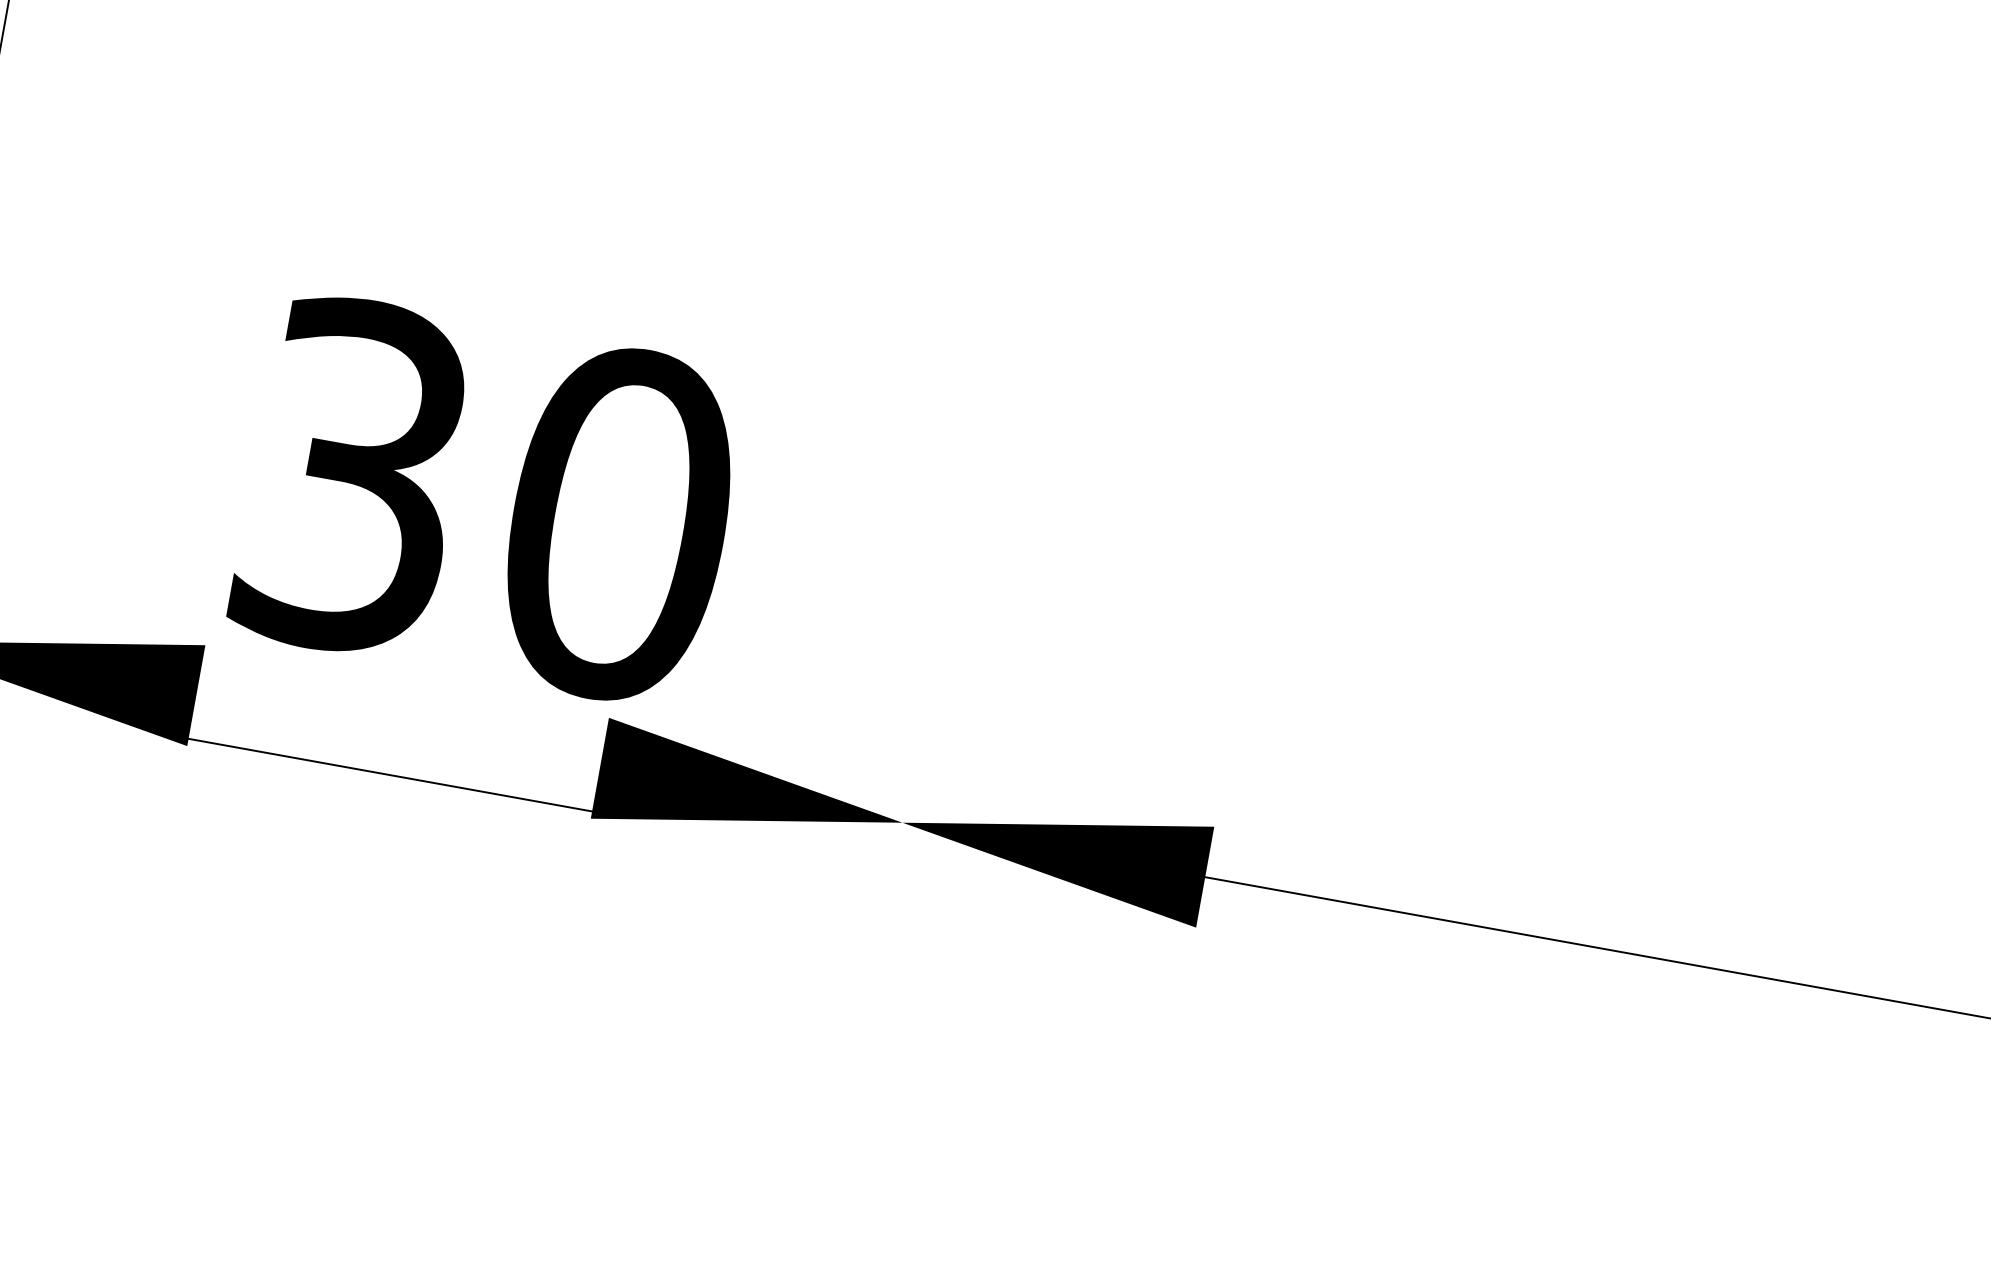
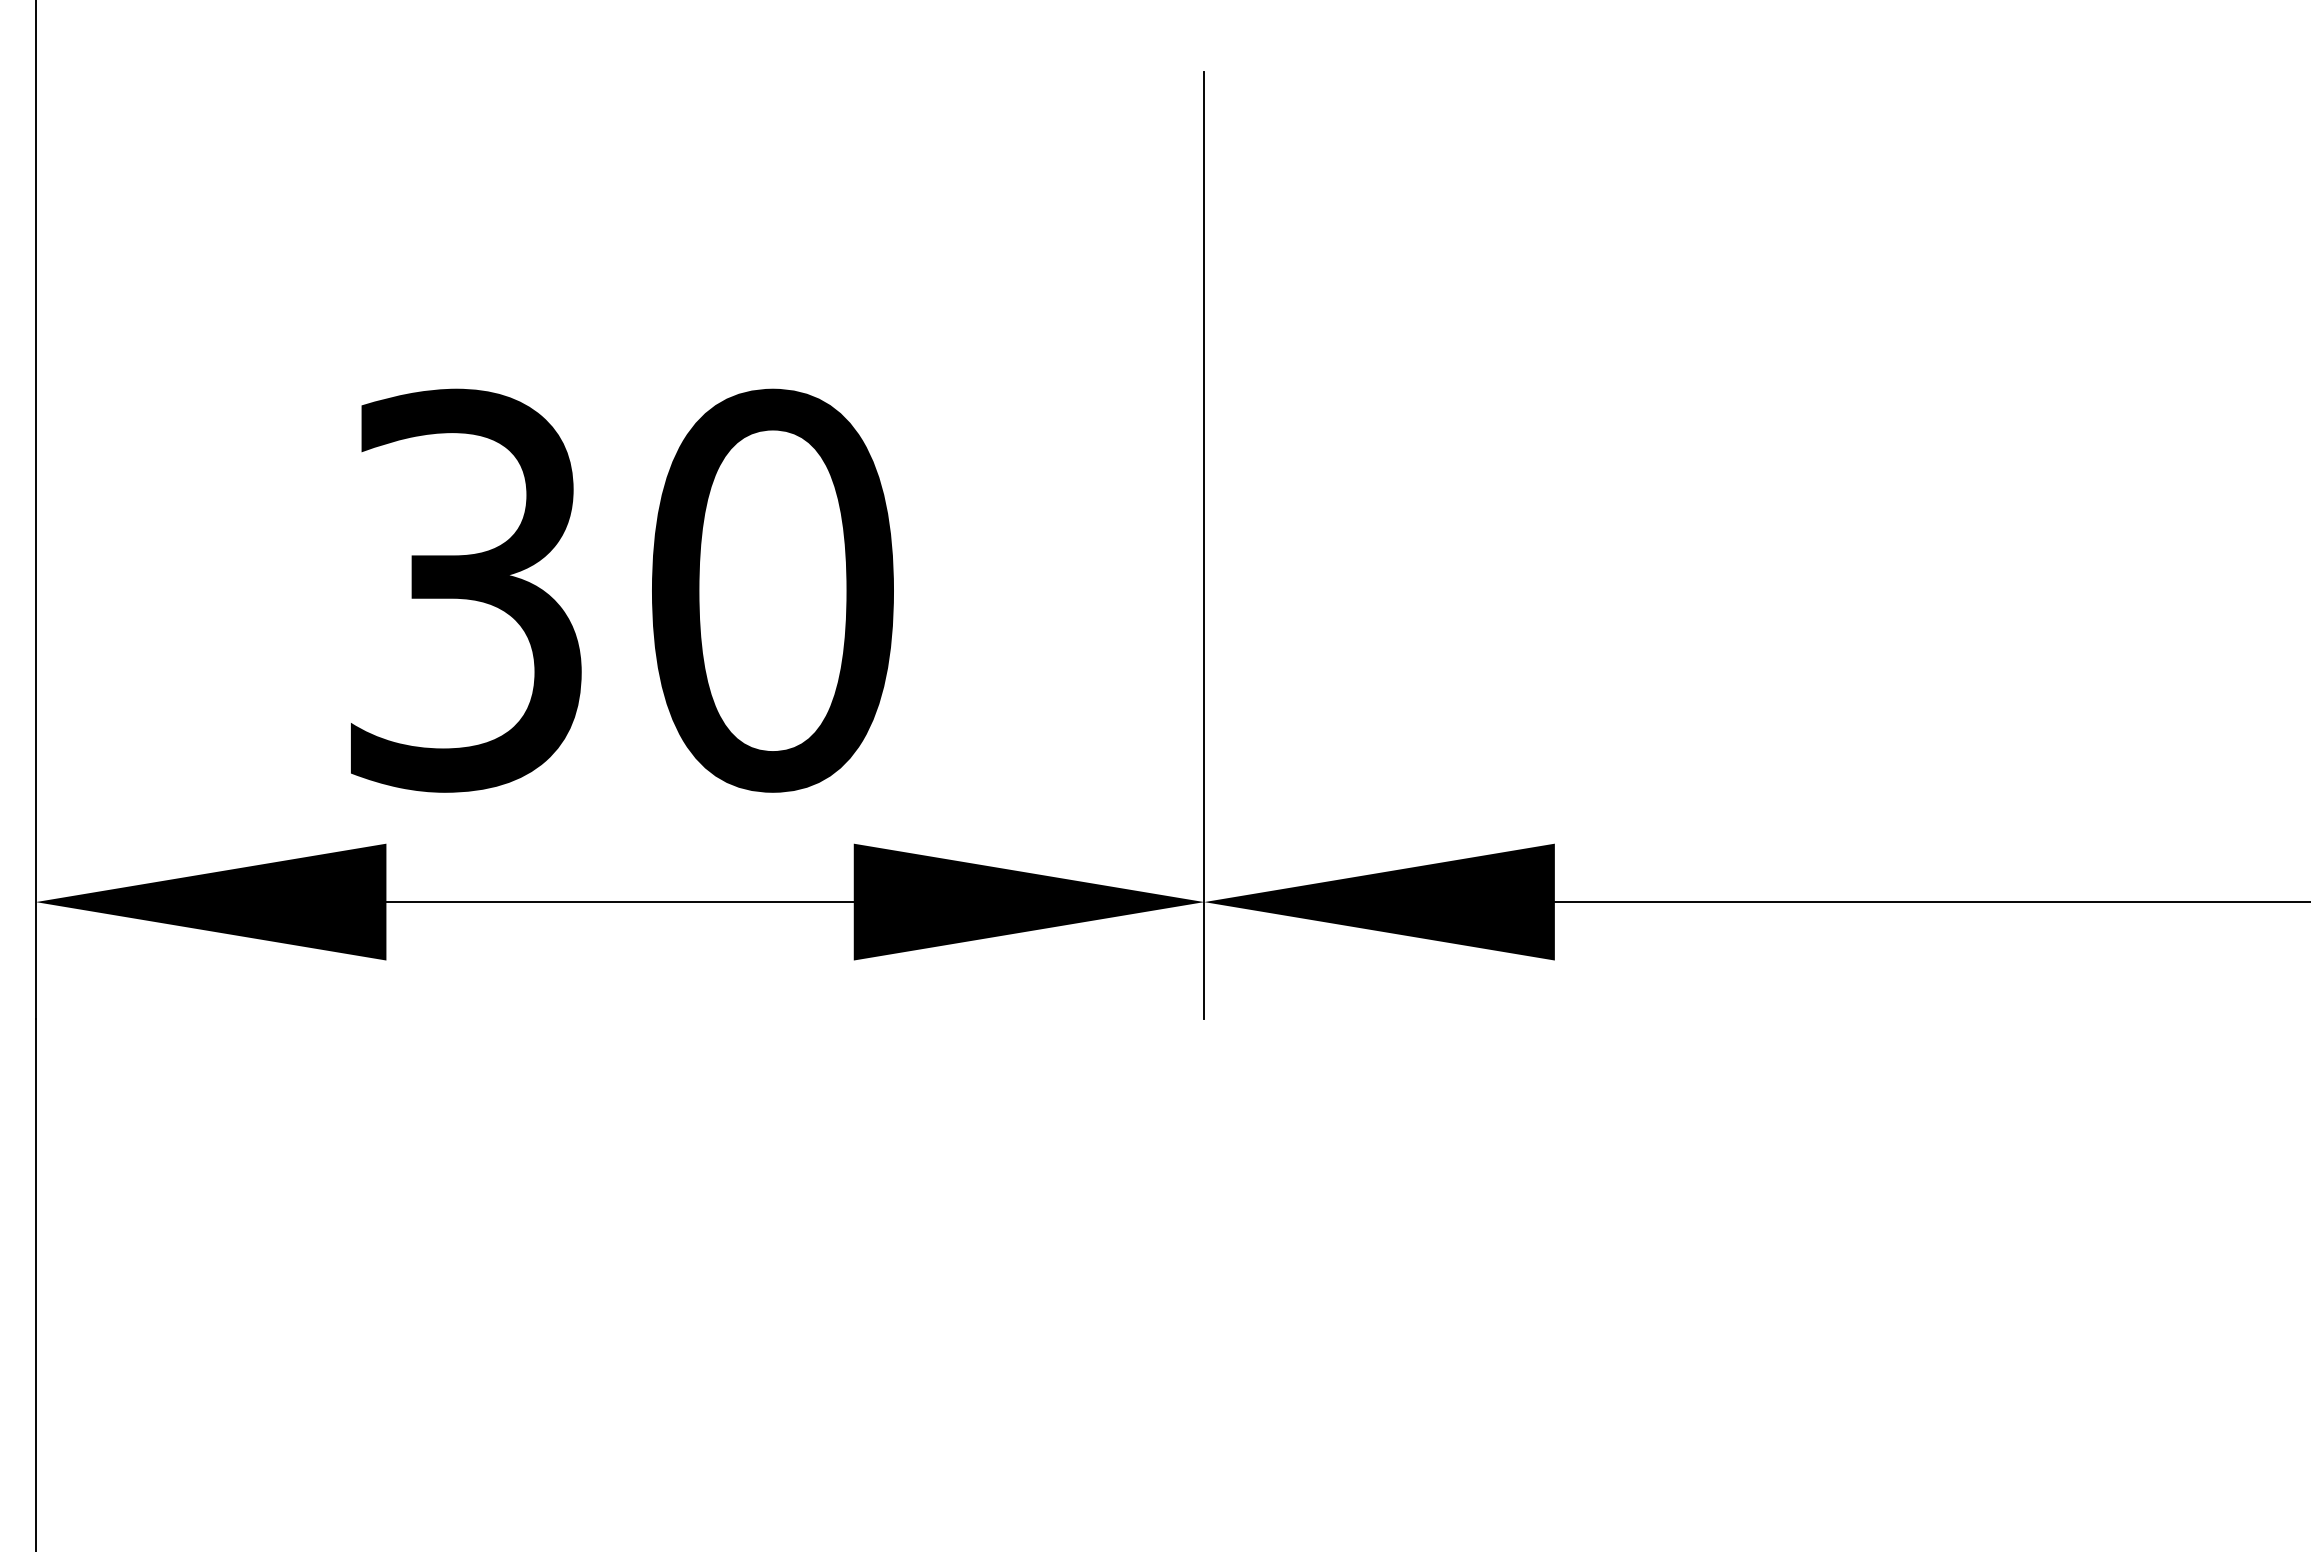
text: (489, 500) -> (622, 590), moved
line: (958, 513) -> (1204, 544), added
line: (389, 775) -> (619, 902), moved

